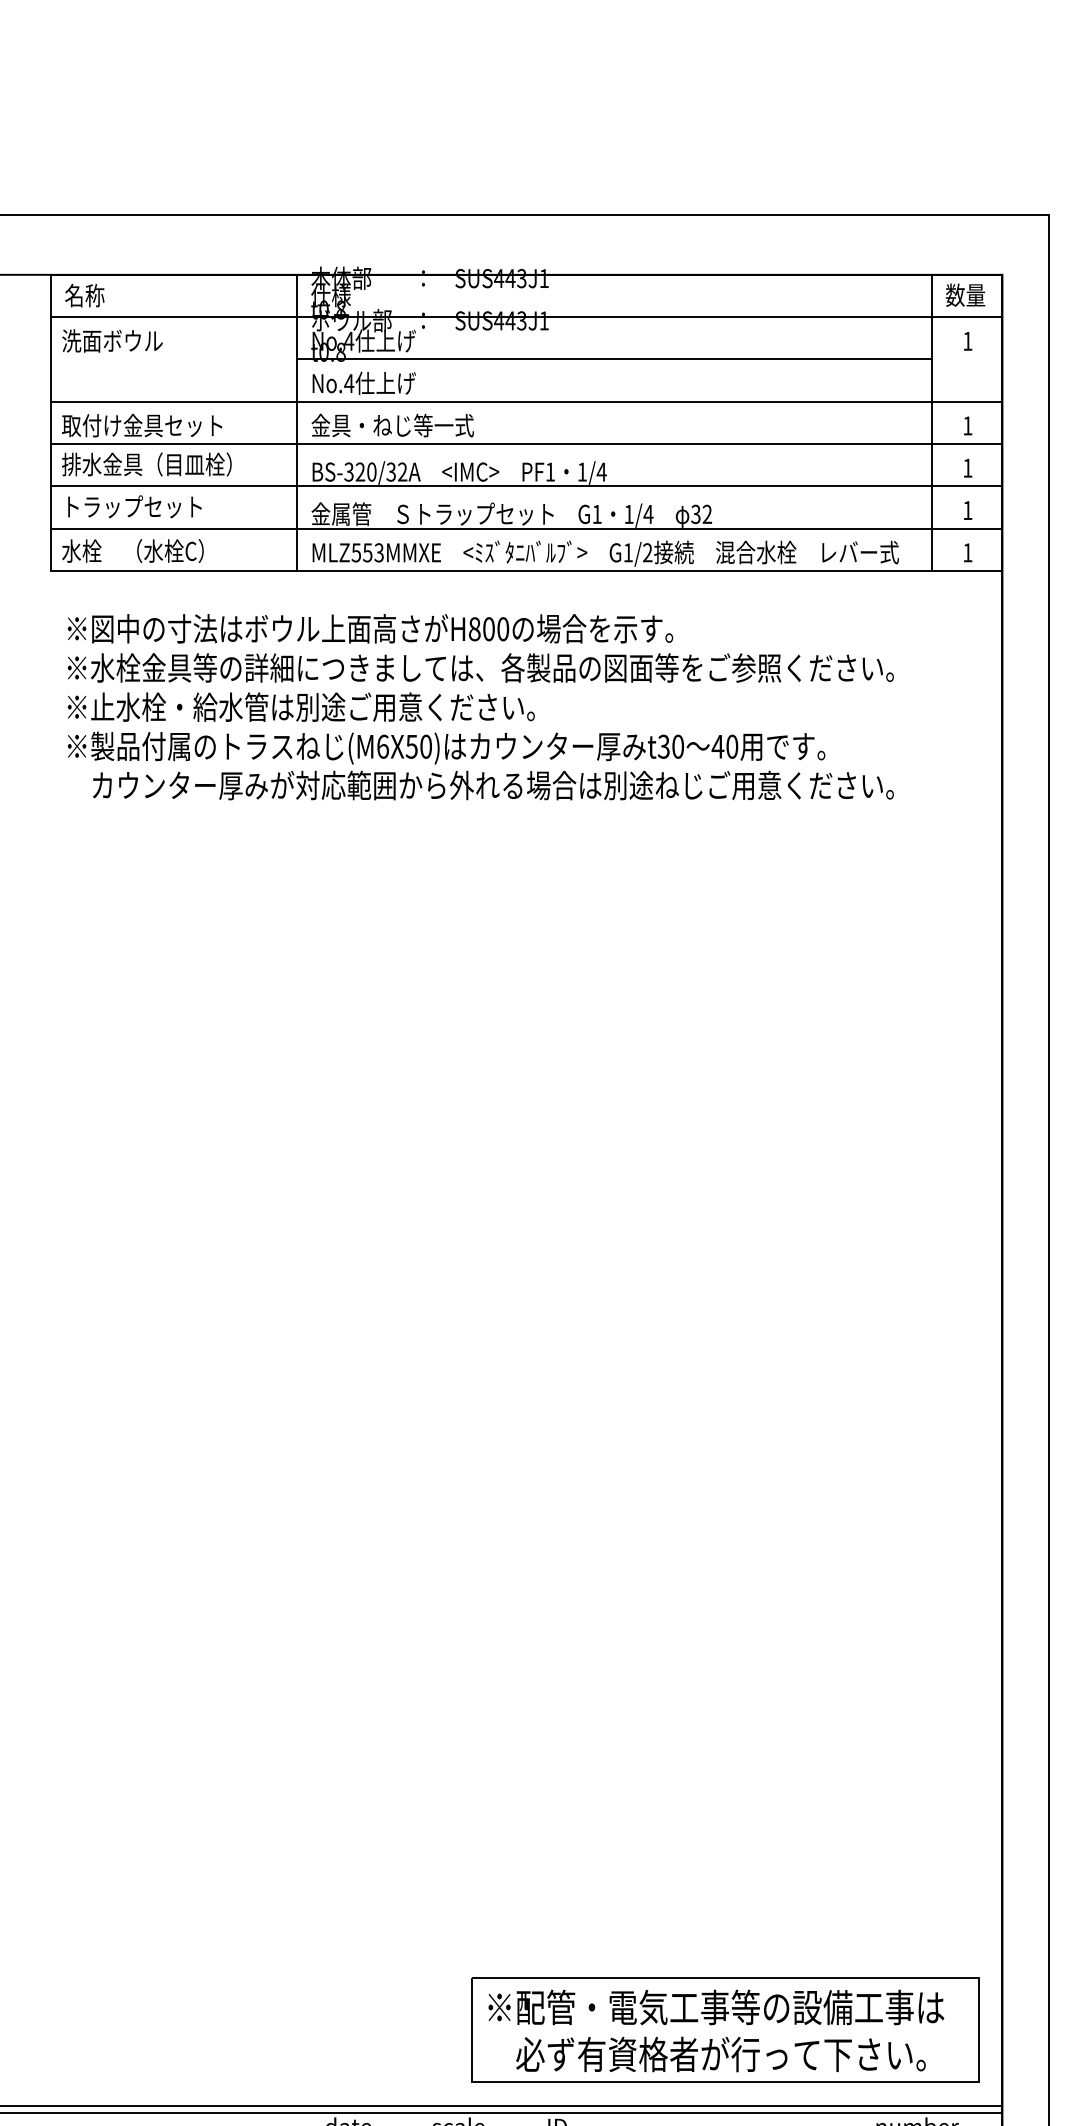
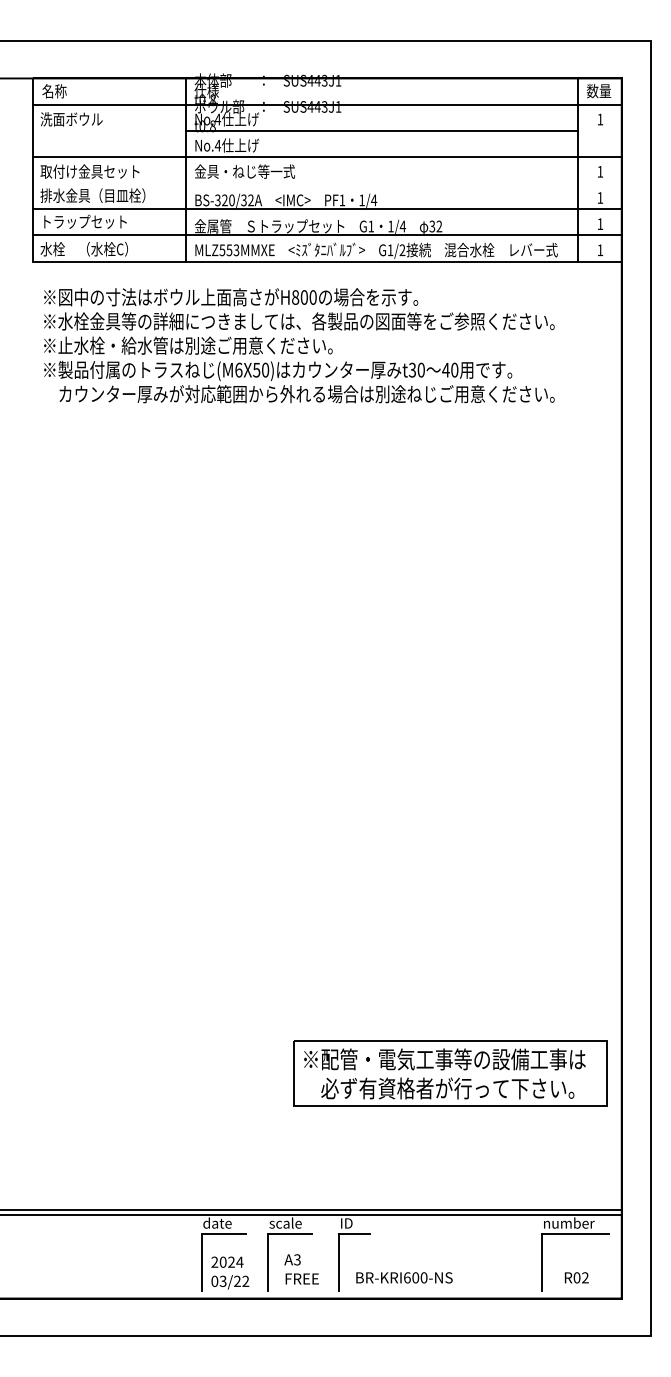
line: (526, 444) -> (327, 183), removed
part: (725, 2030) -> (450, 1073), moved

